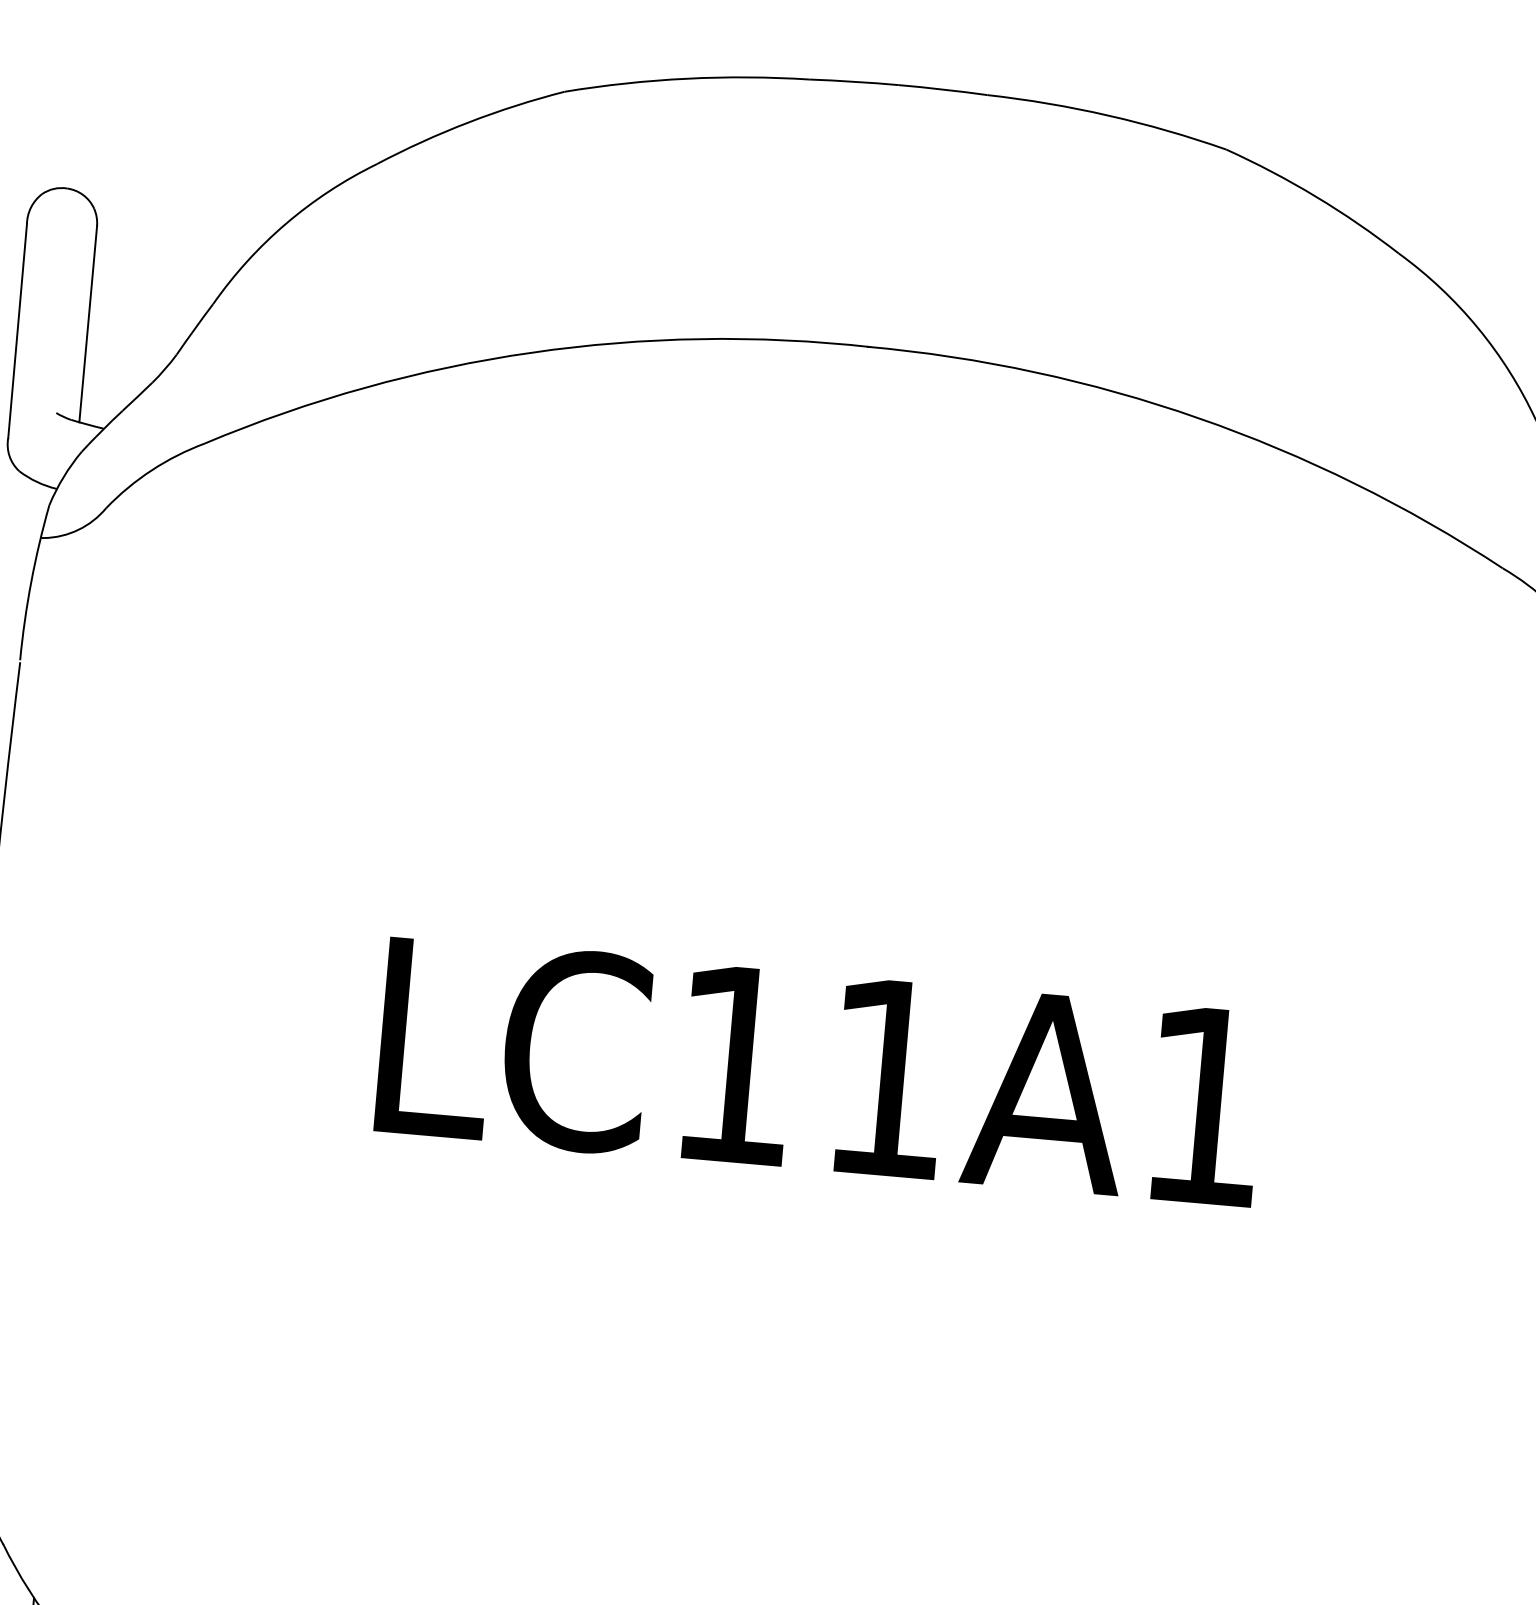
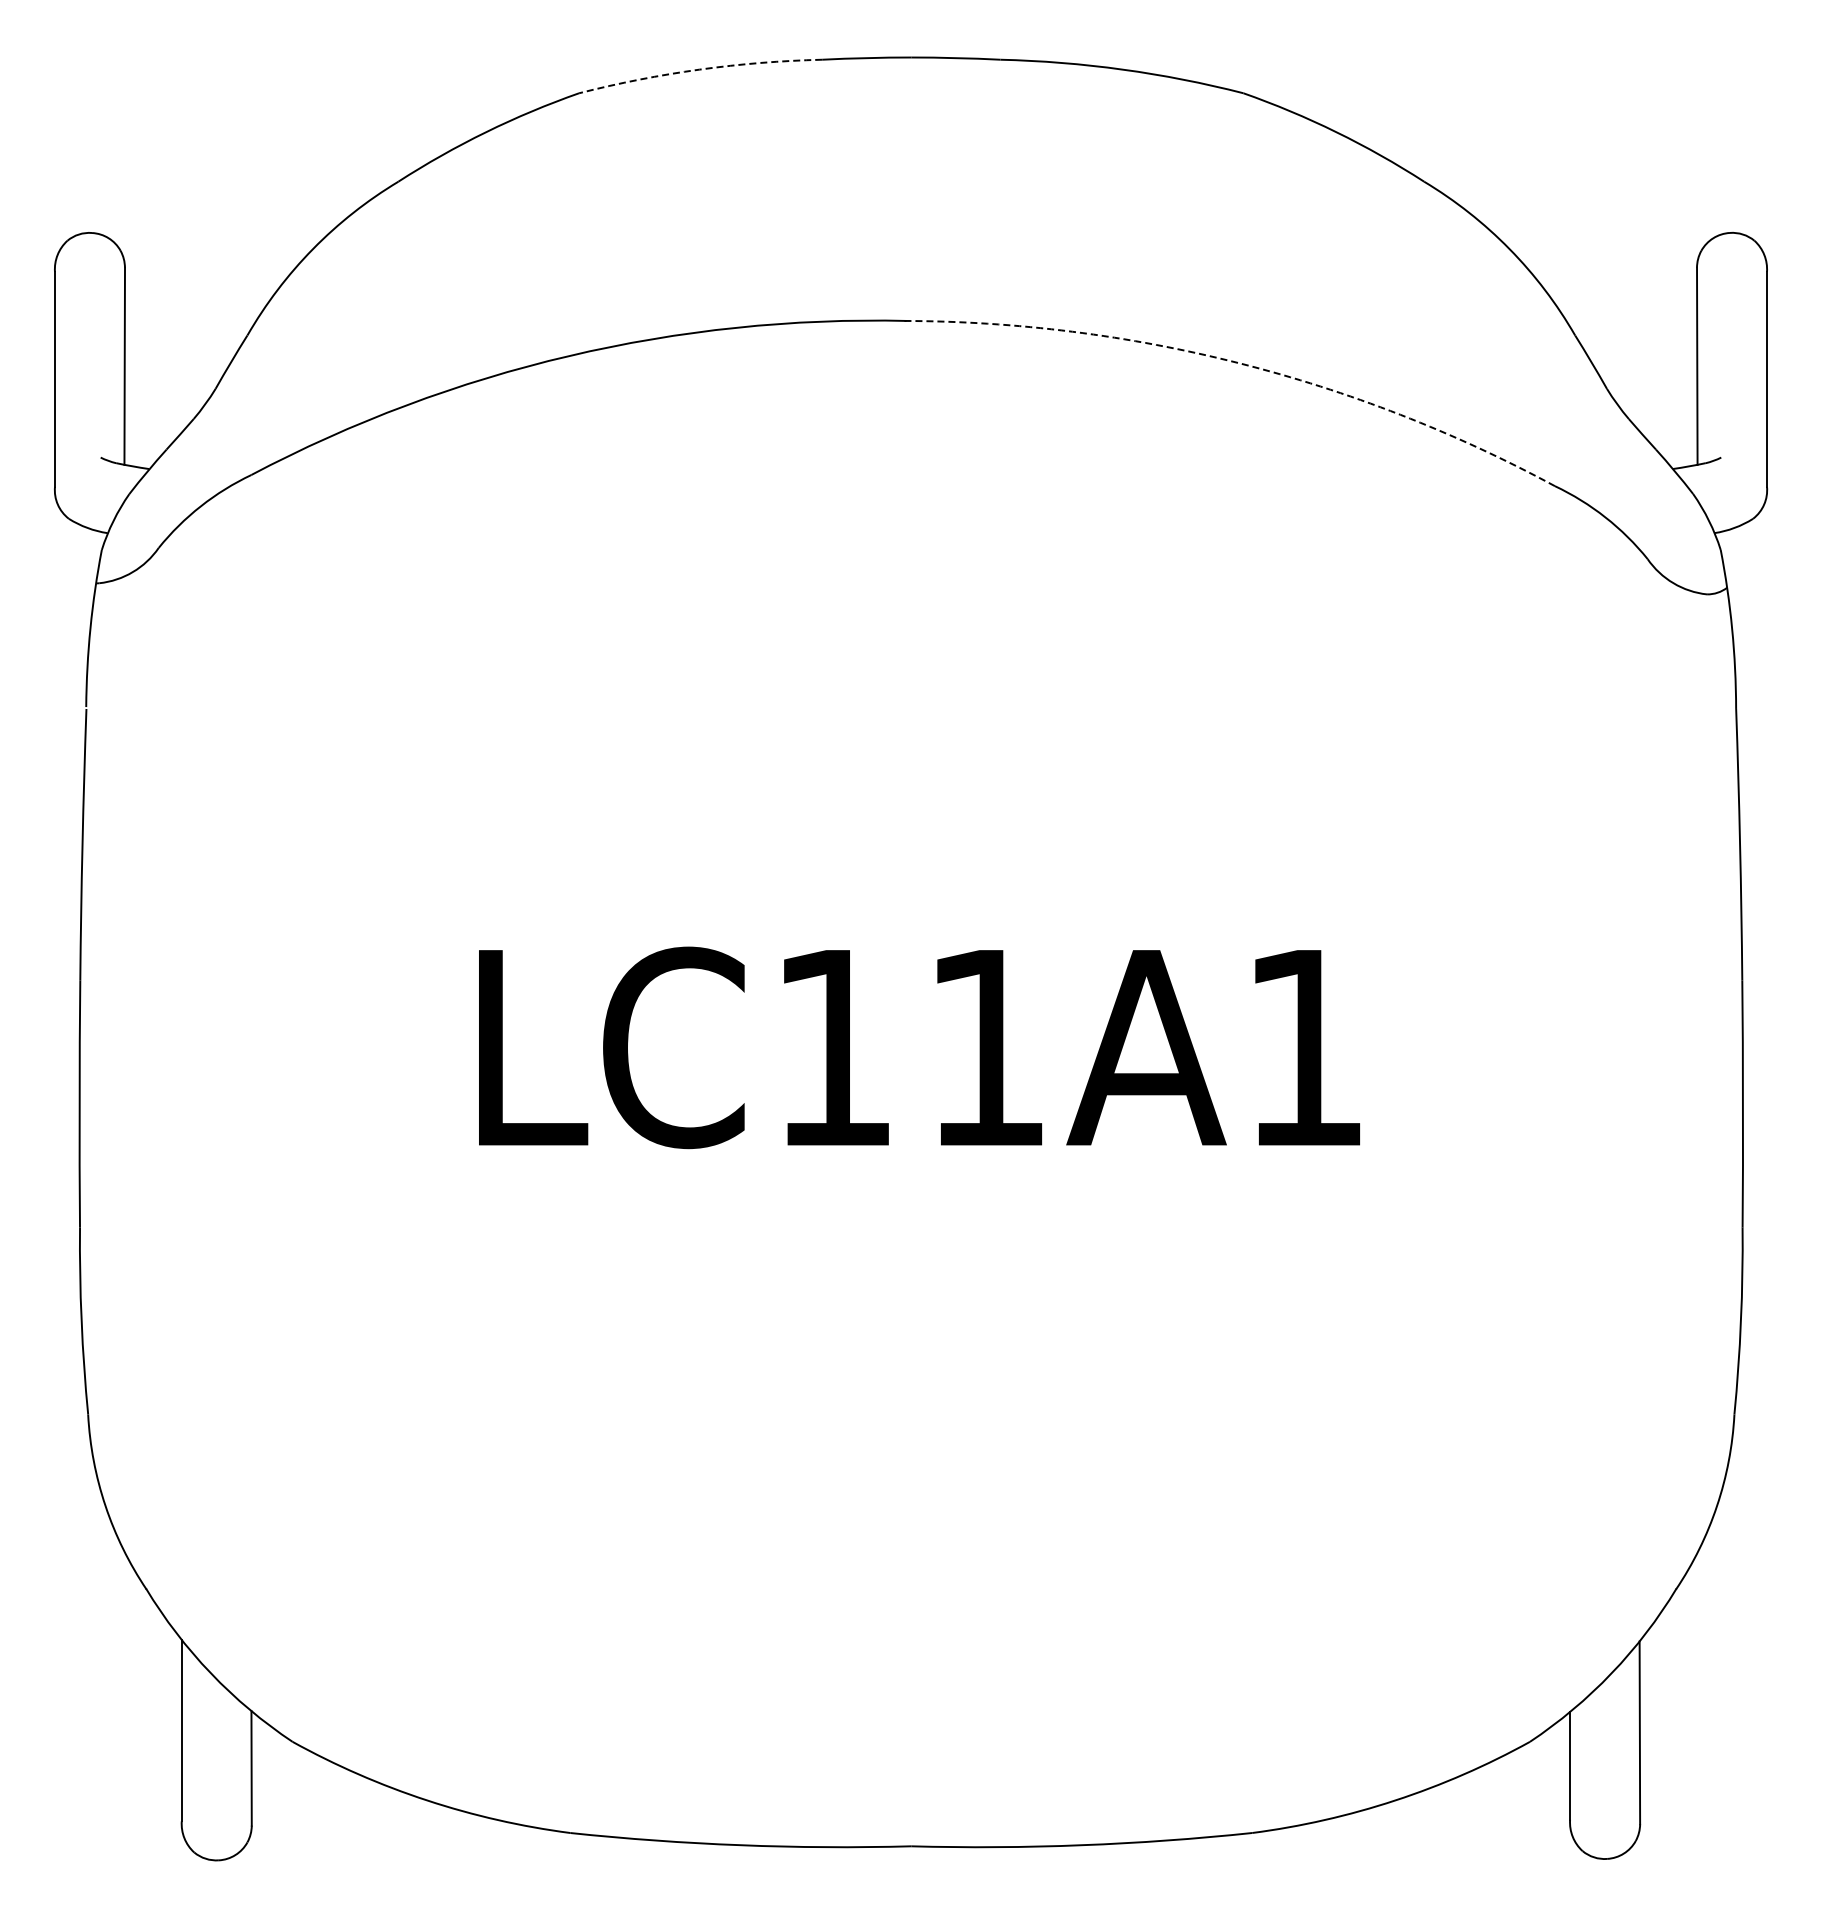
arc: (686, 78) -> (699, 69), solid -> dashed
arc: (1198, 418) -> (1239, 363), solid -> dashed

